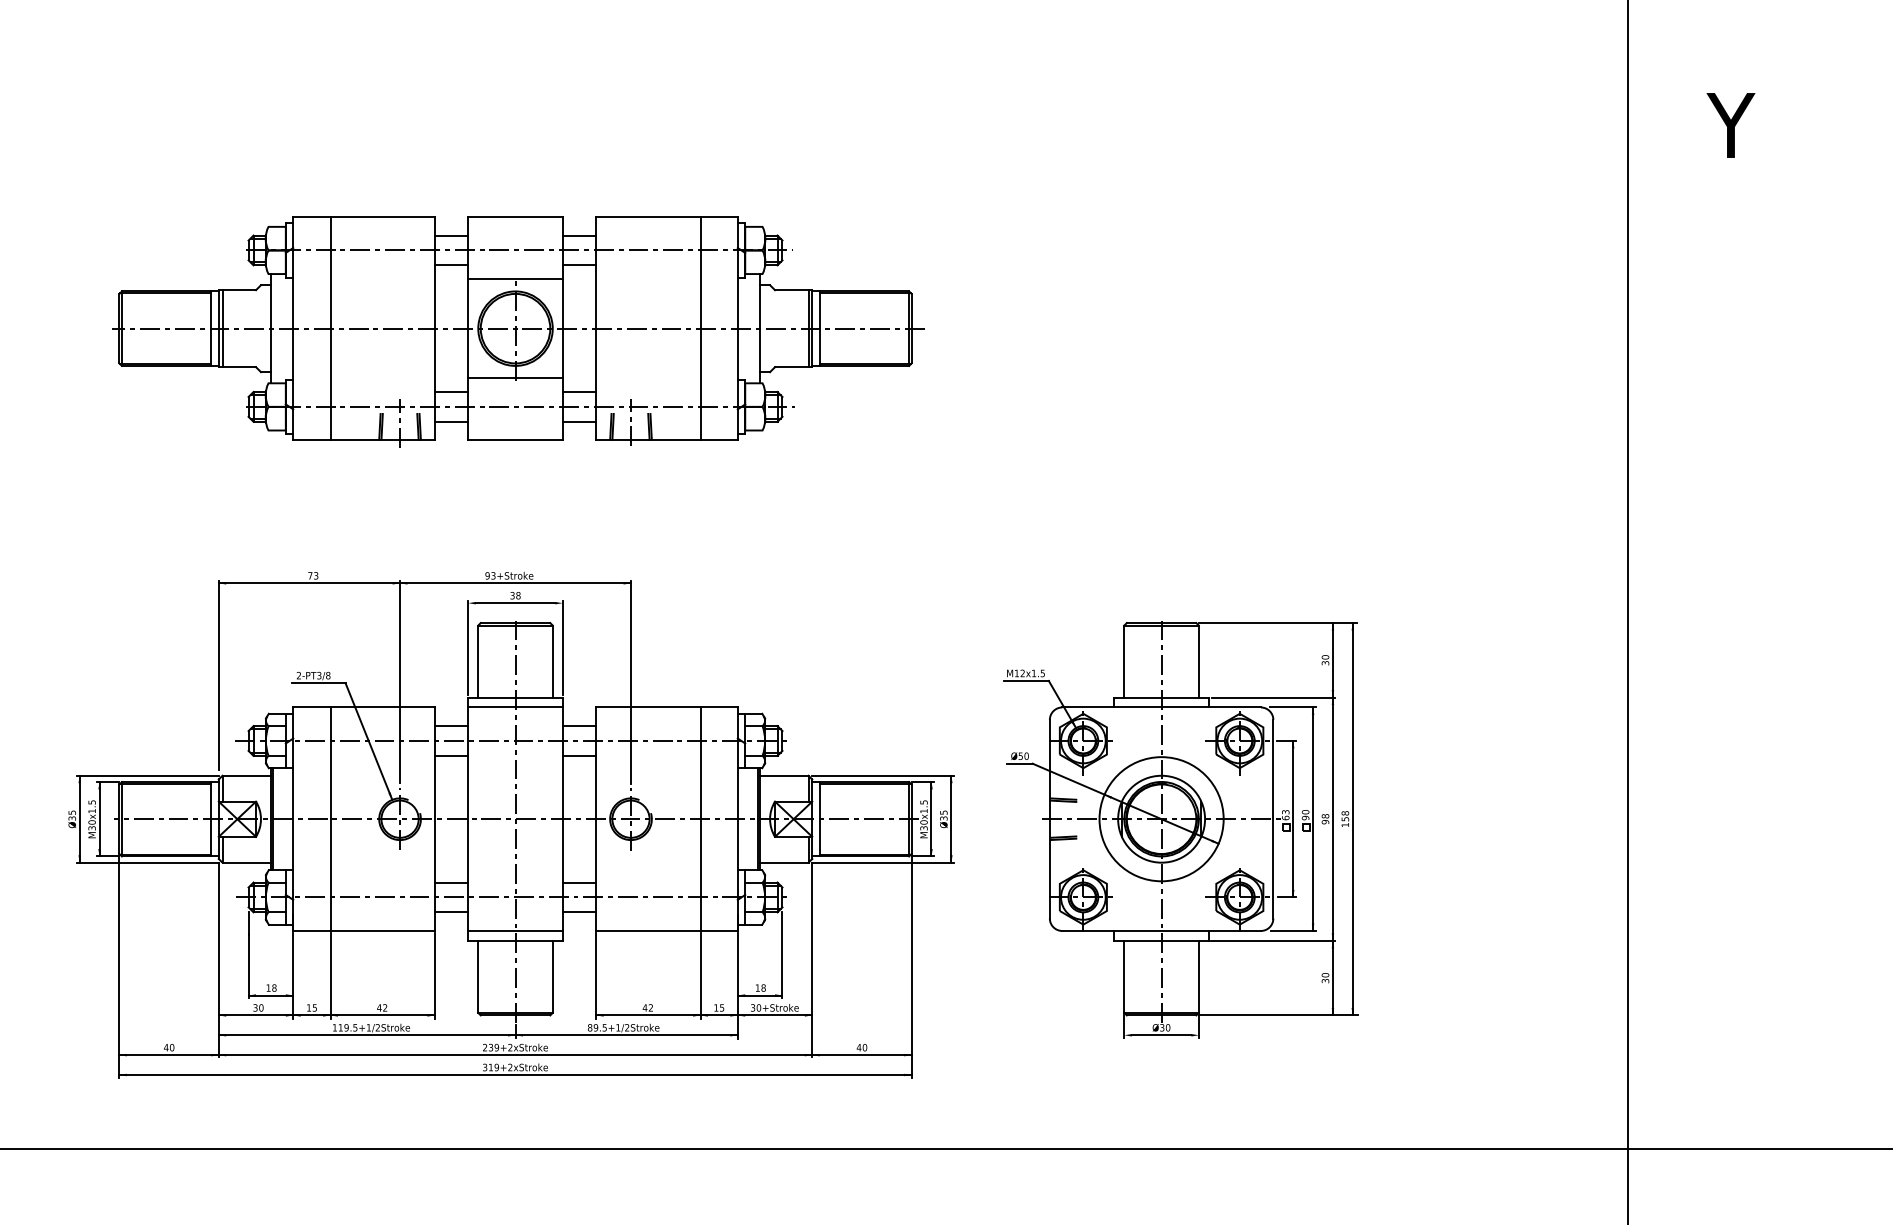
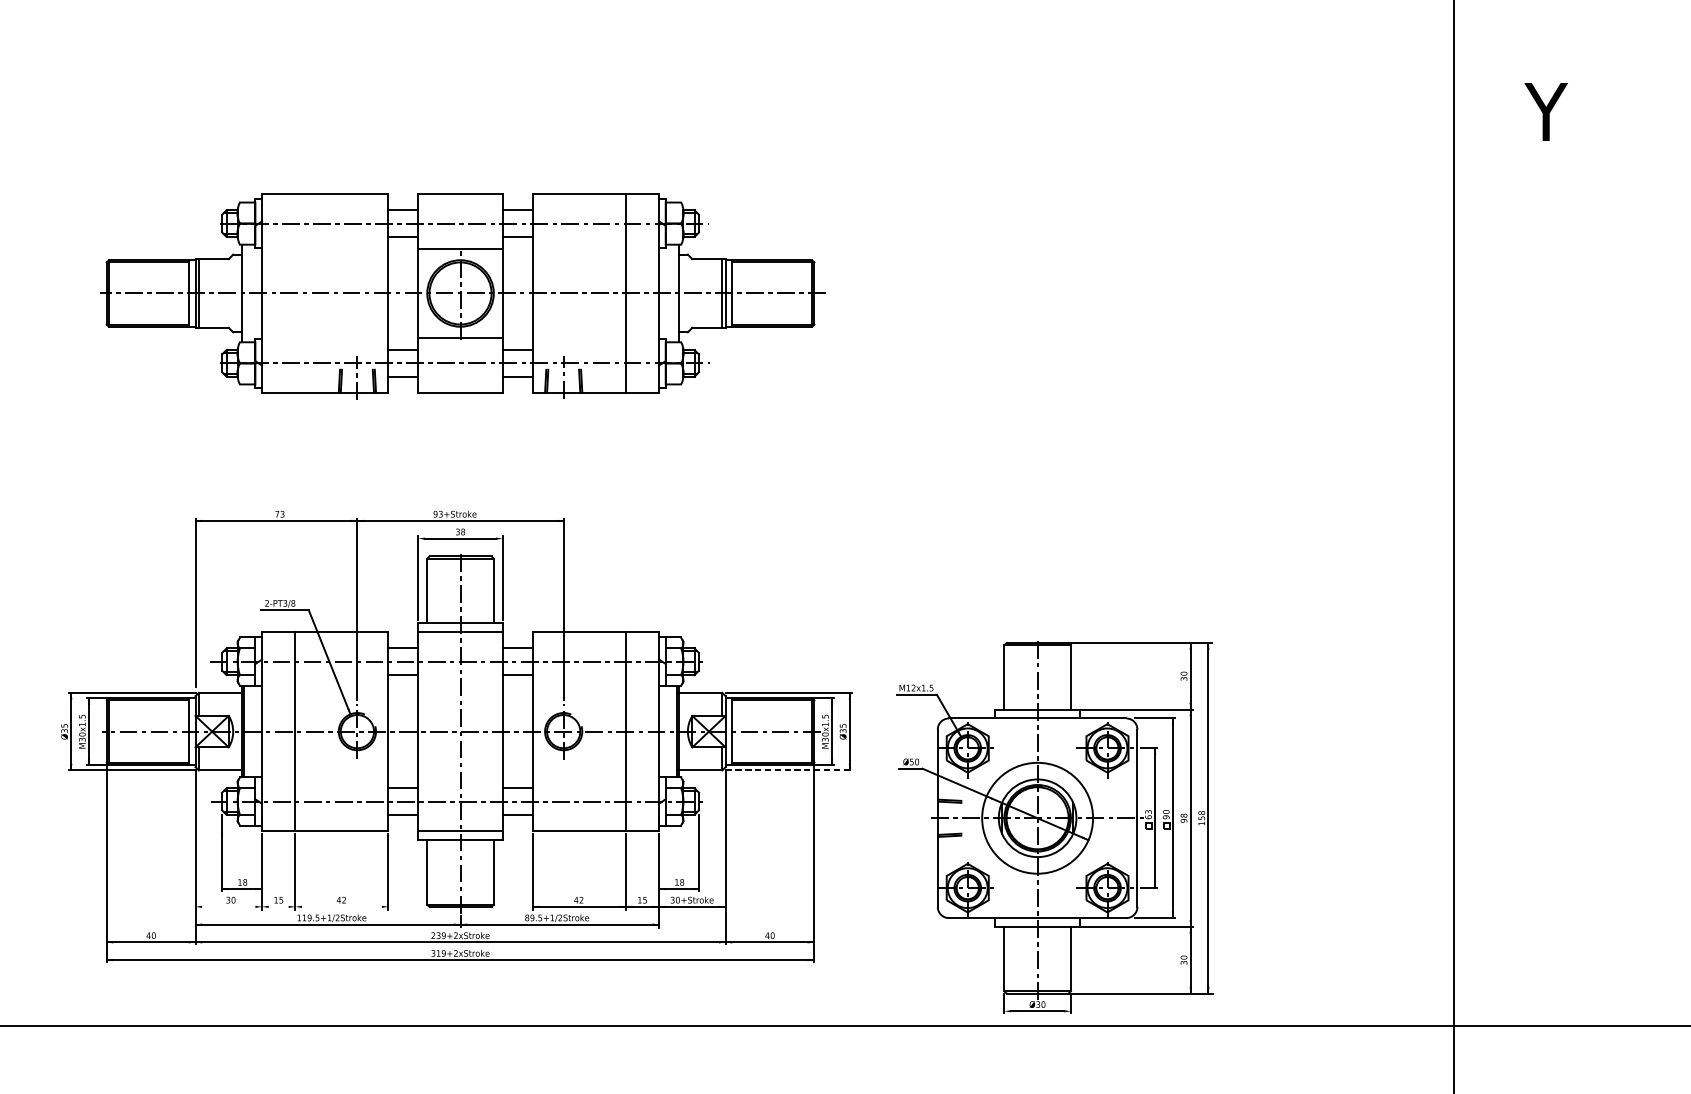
line: (330, 328) -> (295, 293), removed
part: (1180, 829) -> (1054, 827), moved
line: (883, 862) -> (789, 770), solid -> dashed
line: (326, 1015) -> (291, 906), removed

